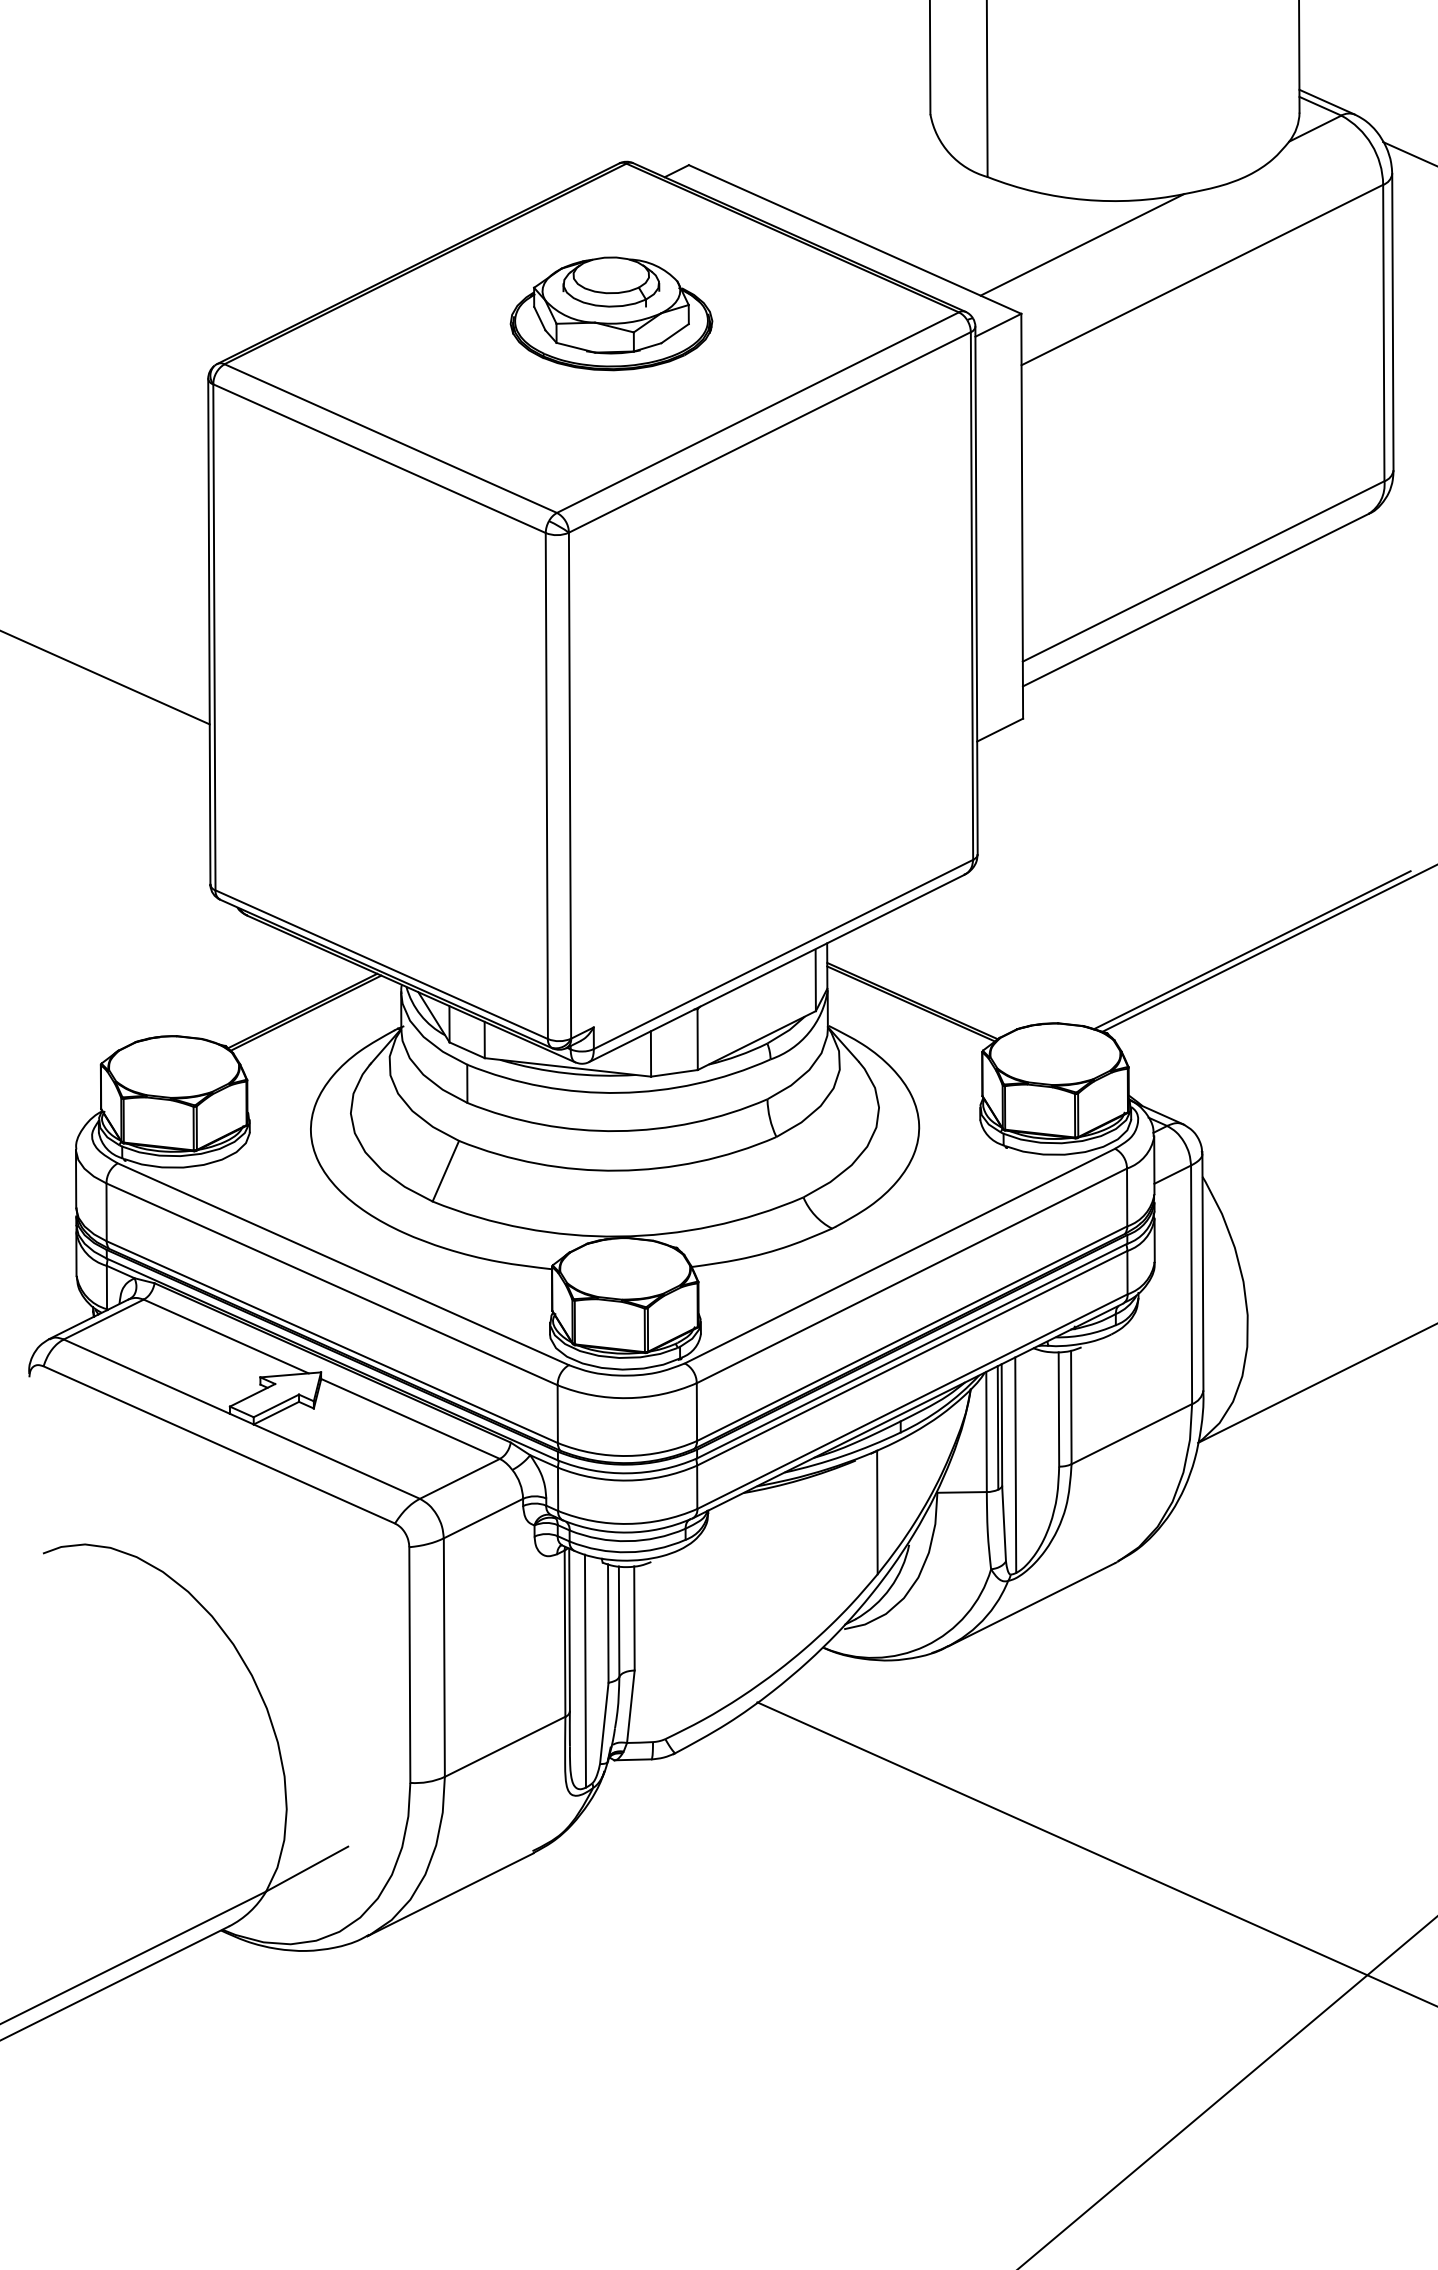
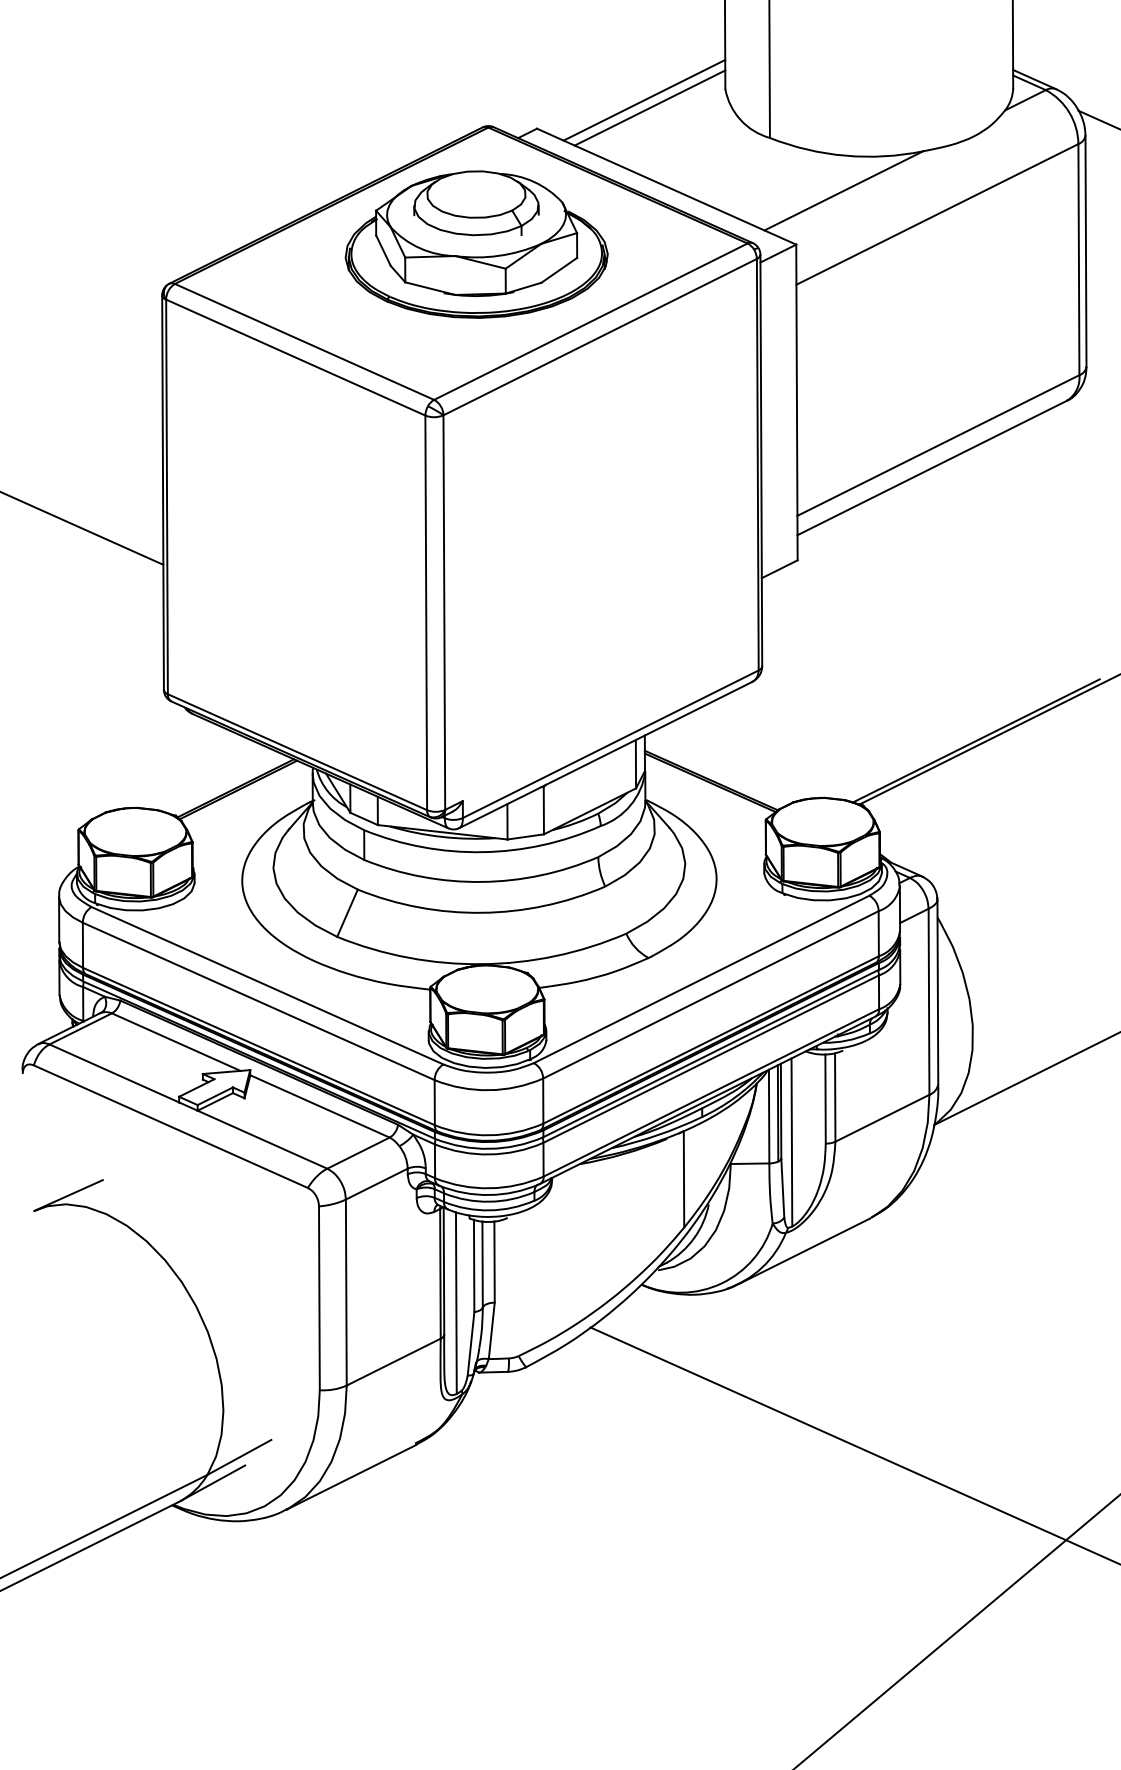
line: (826, 128) -> (644, 100), added
line: (833, 138) -> (649, 107), added
part: (611, 313) -> (476, 244), size x1.67
line: (89, 1532) -> (69, 1194), added
line: (273, 1901) -> (213, 1482), added

